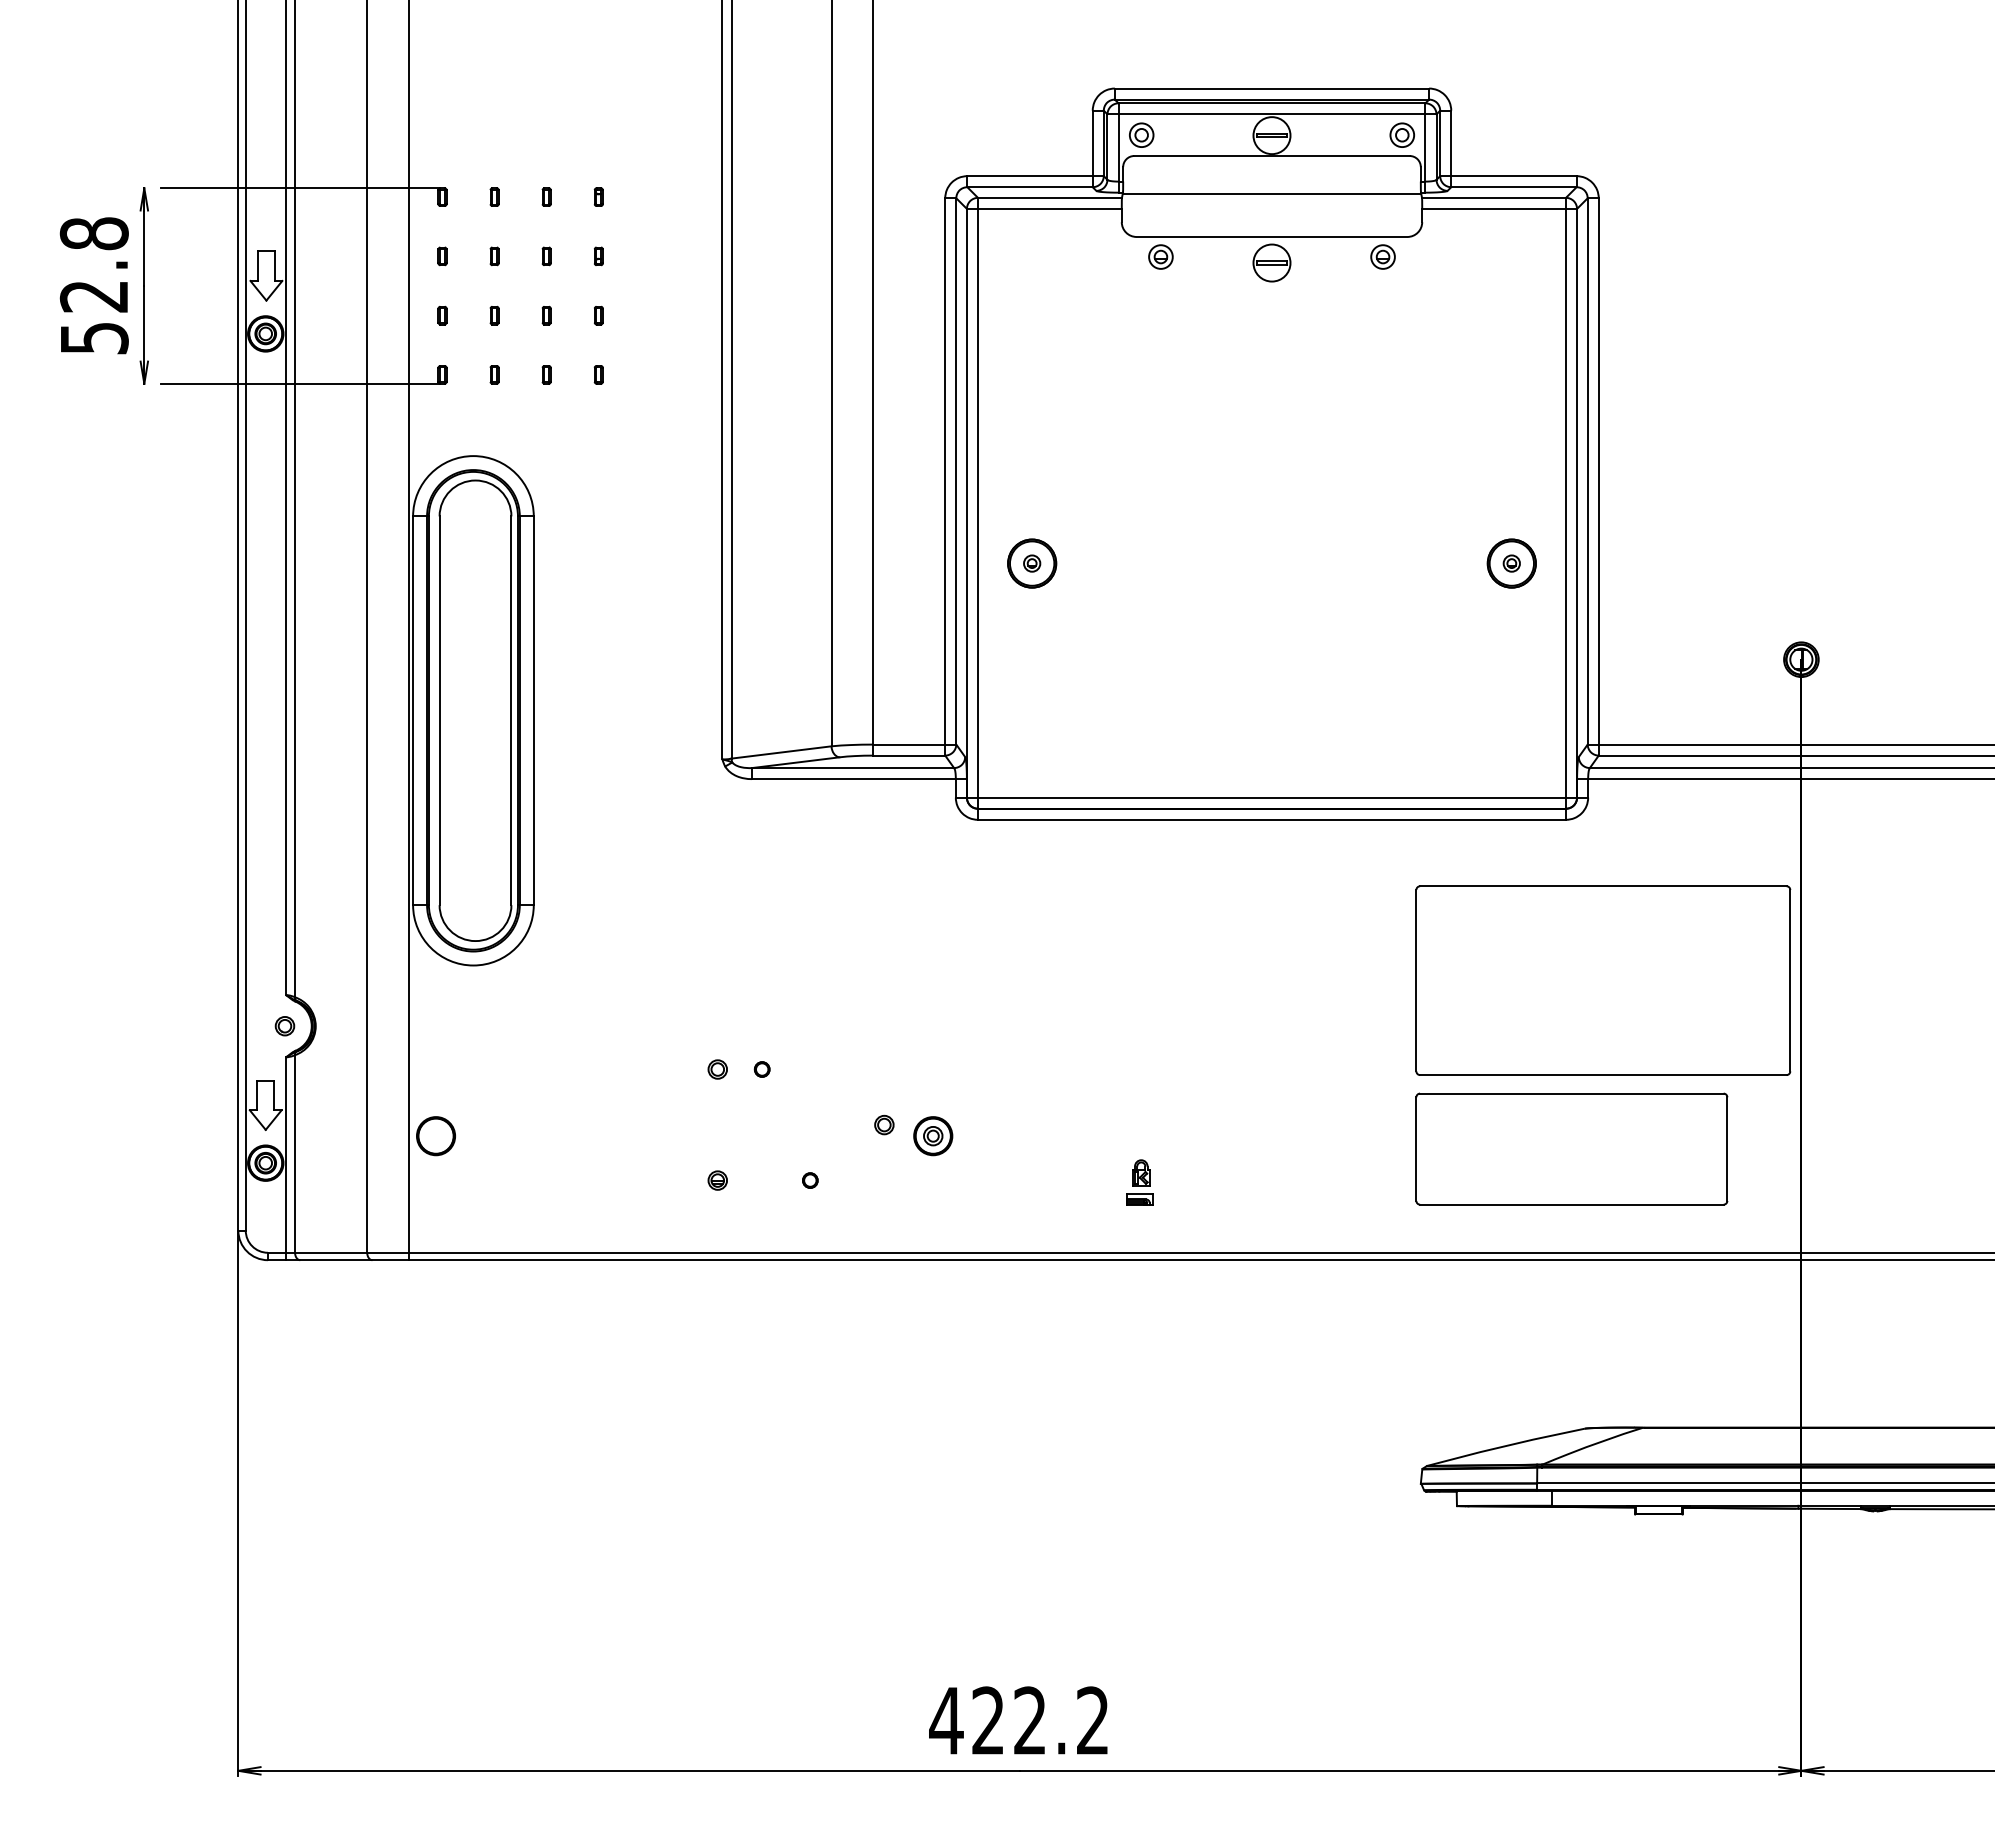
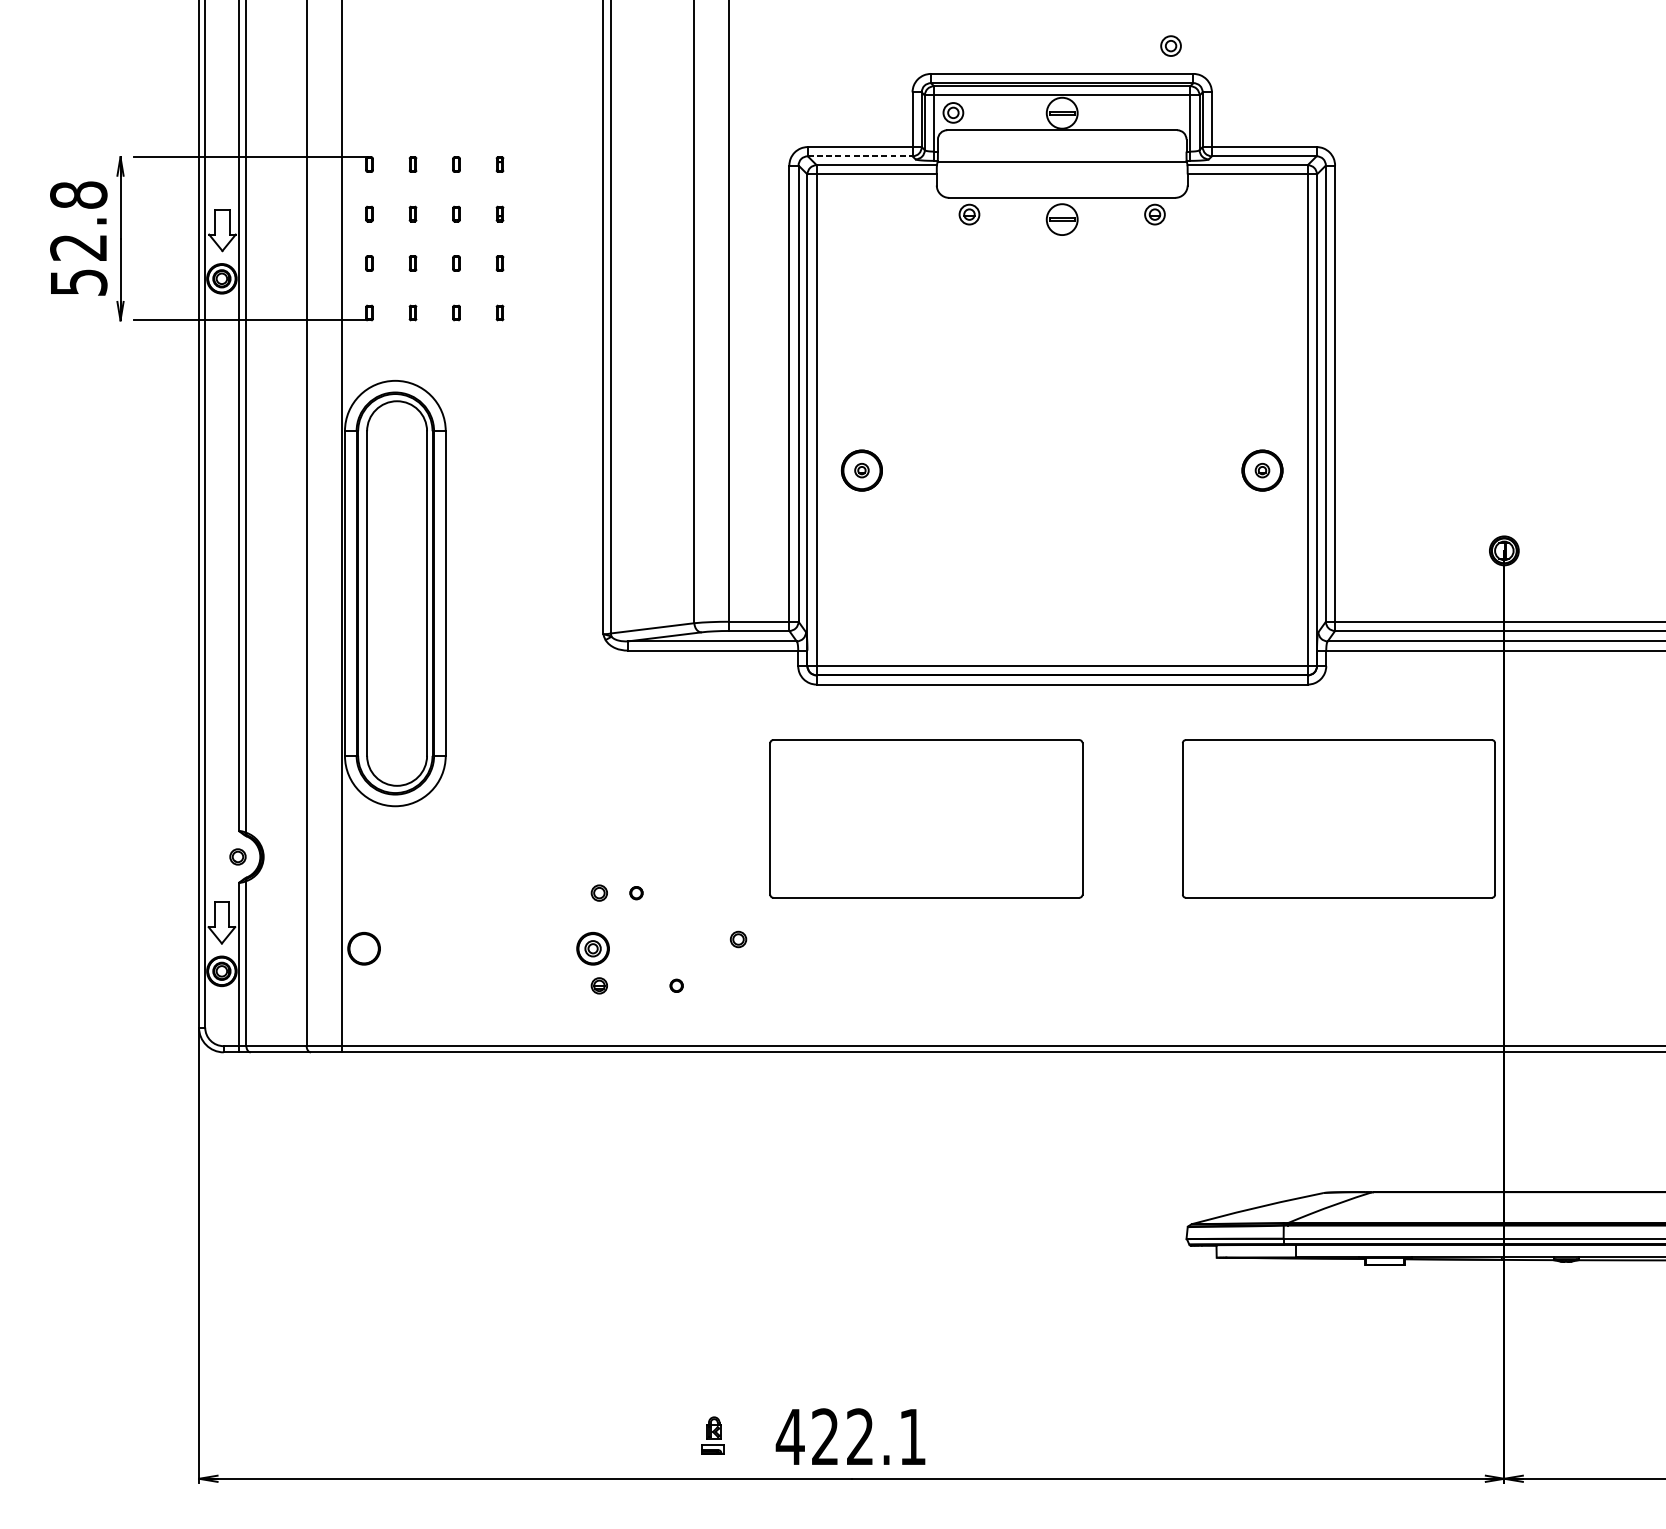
part: (1401, 134) -> (1170, 45), moved
line: (1030, 187) -> (860, 156), solid -> dashed
part: (1109, 980) -> (926, 818), added
part: (933, 1136) -> (593, 949), moved
part: (1571, 1148) -> (1312, 959), removed
part: (1139, 1182) -> (712, 1435), moved
text: (1092, 1720) -> (912, 1436), 422.2 -> 422.1

